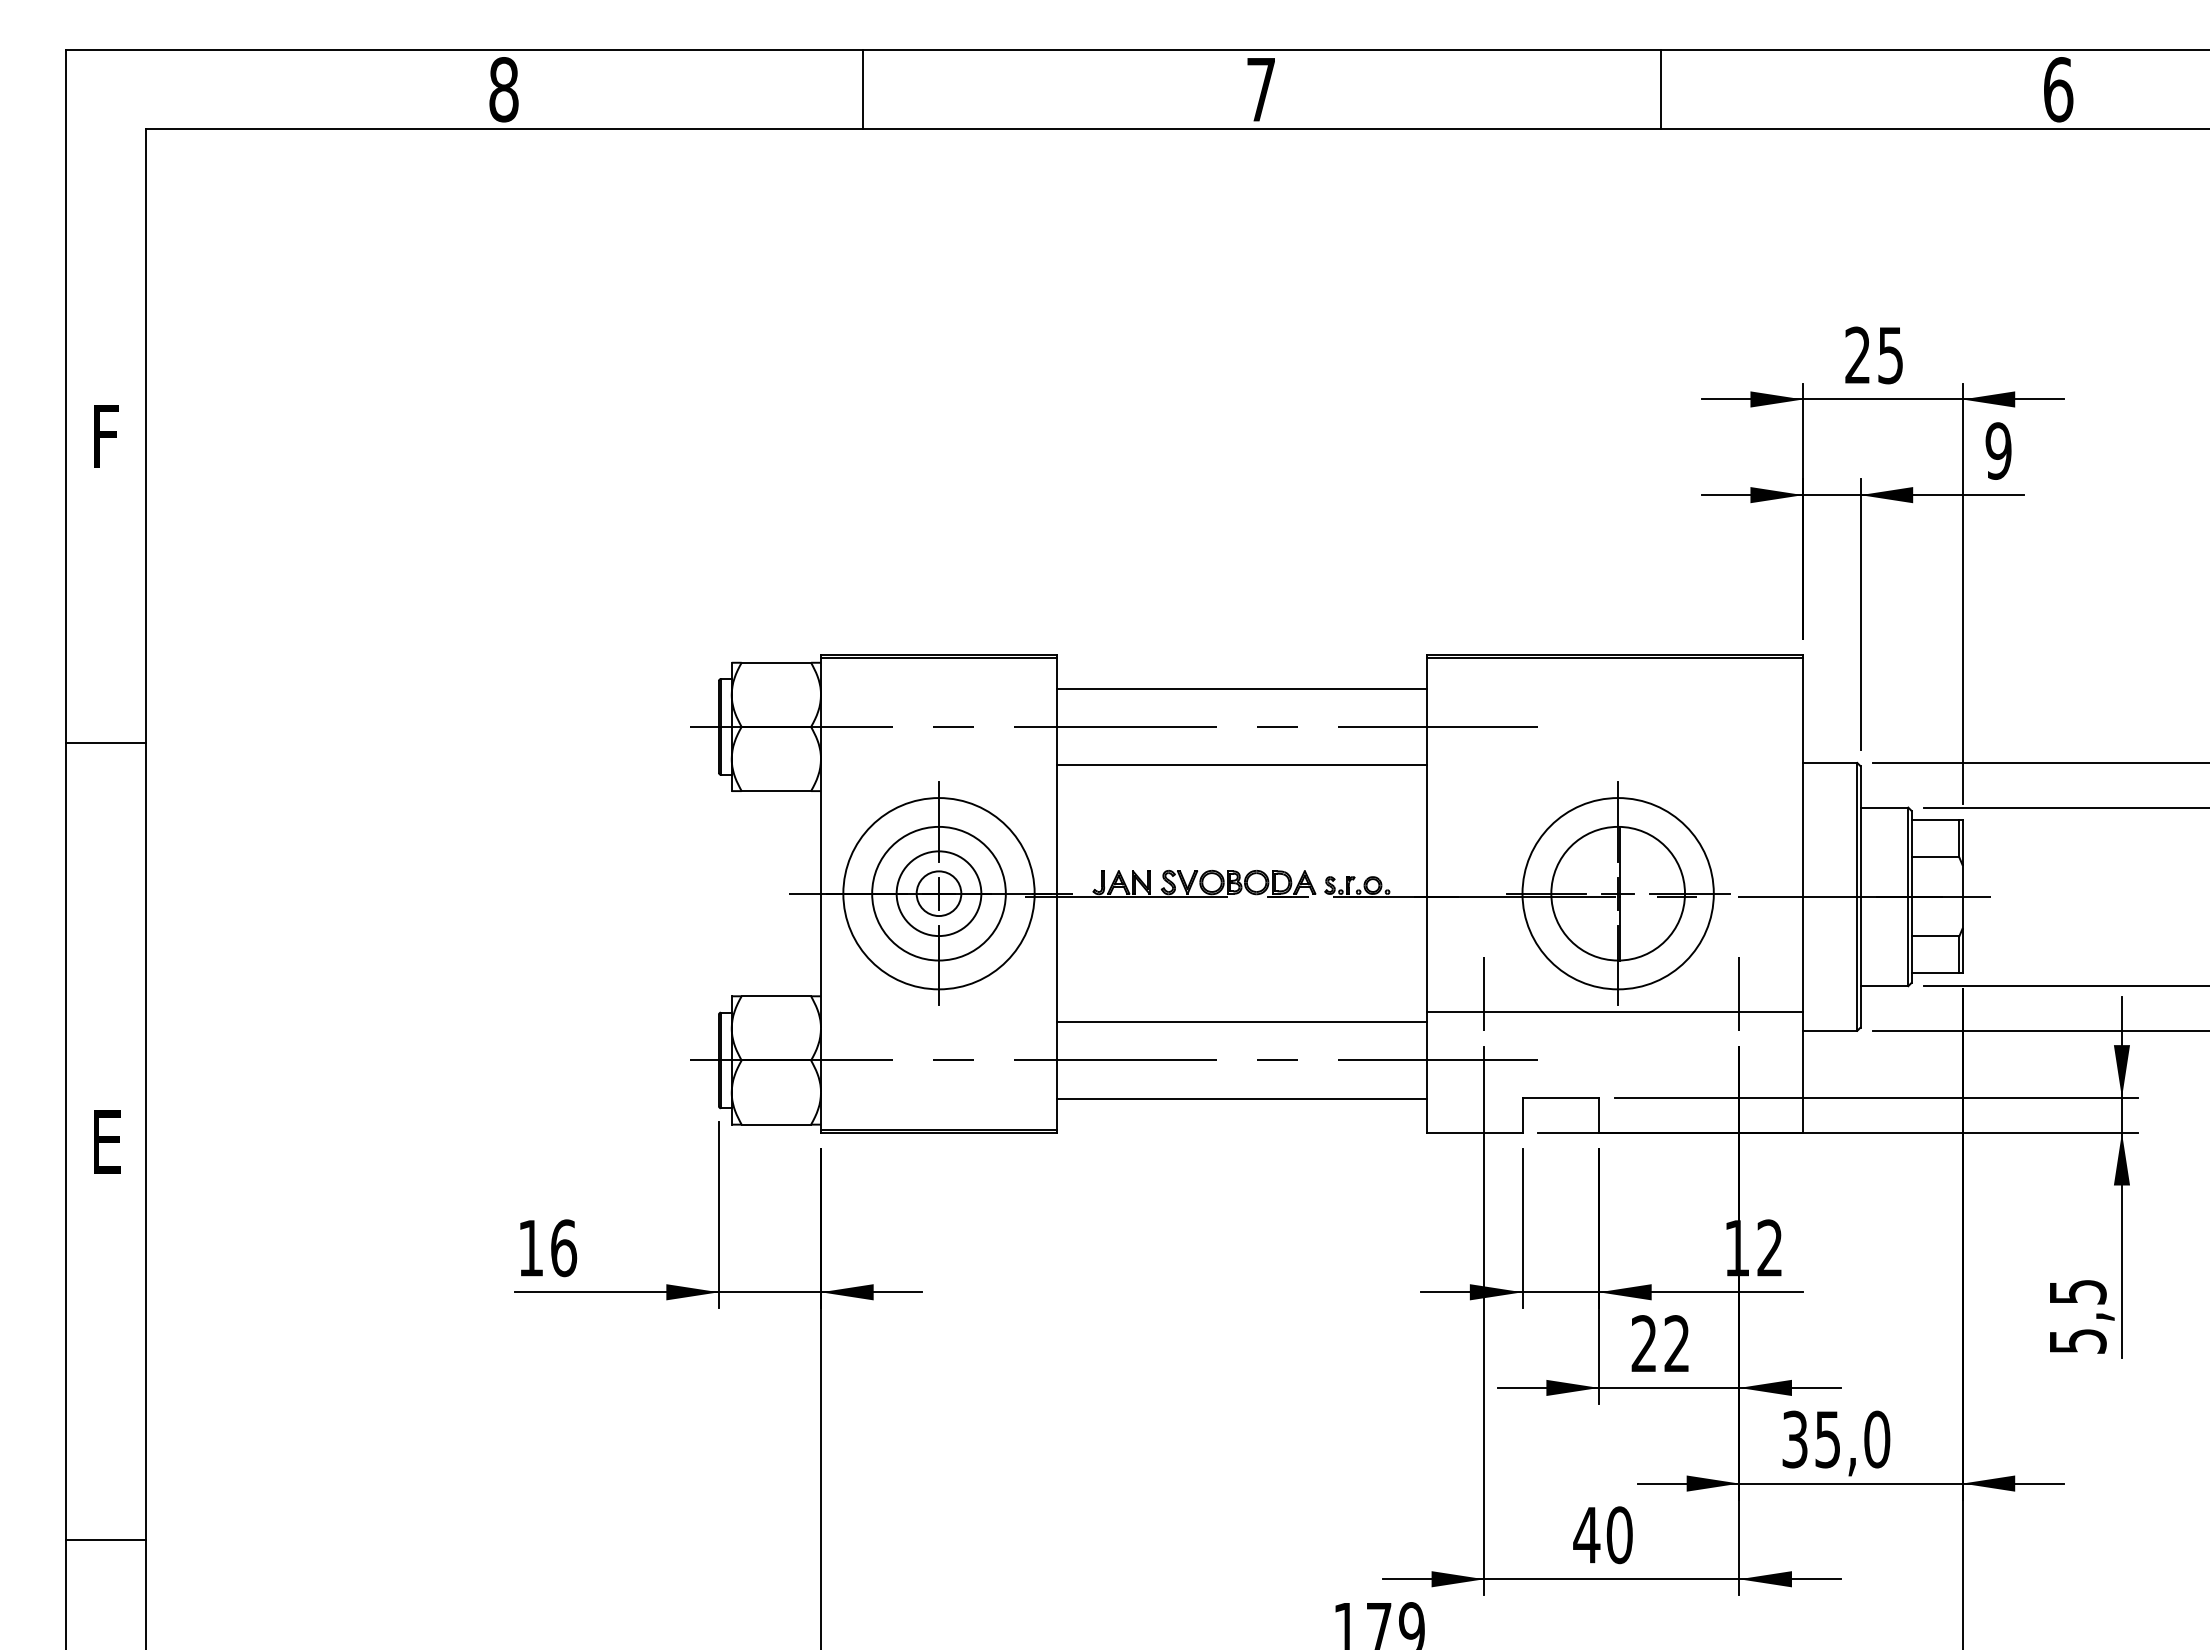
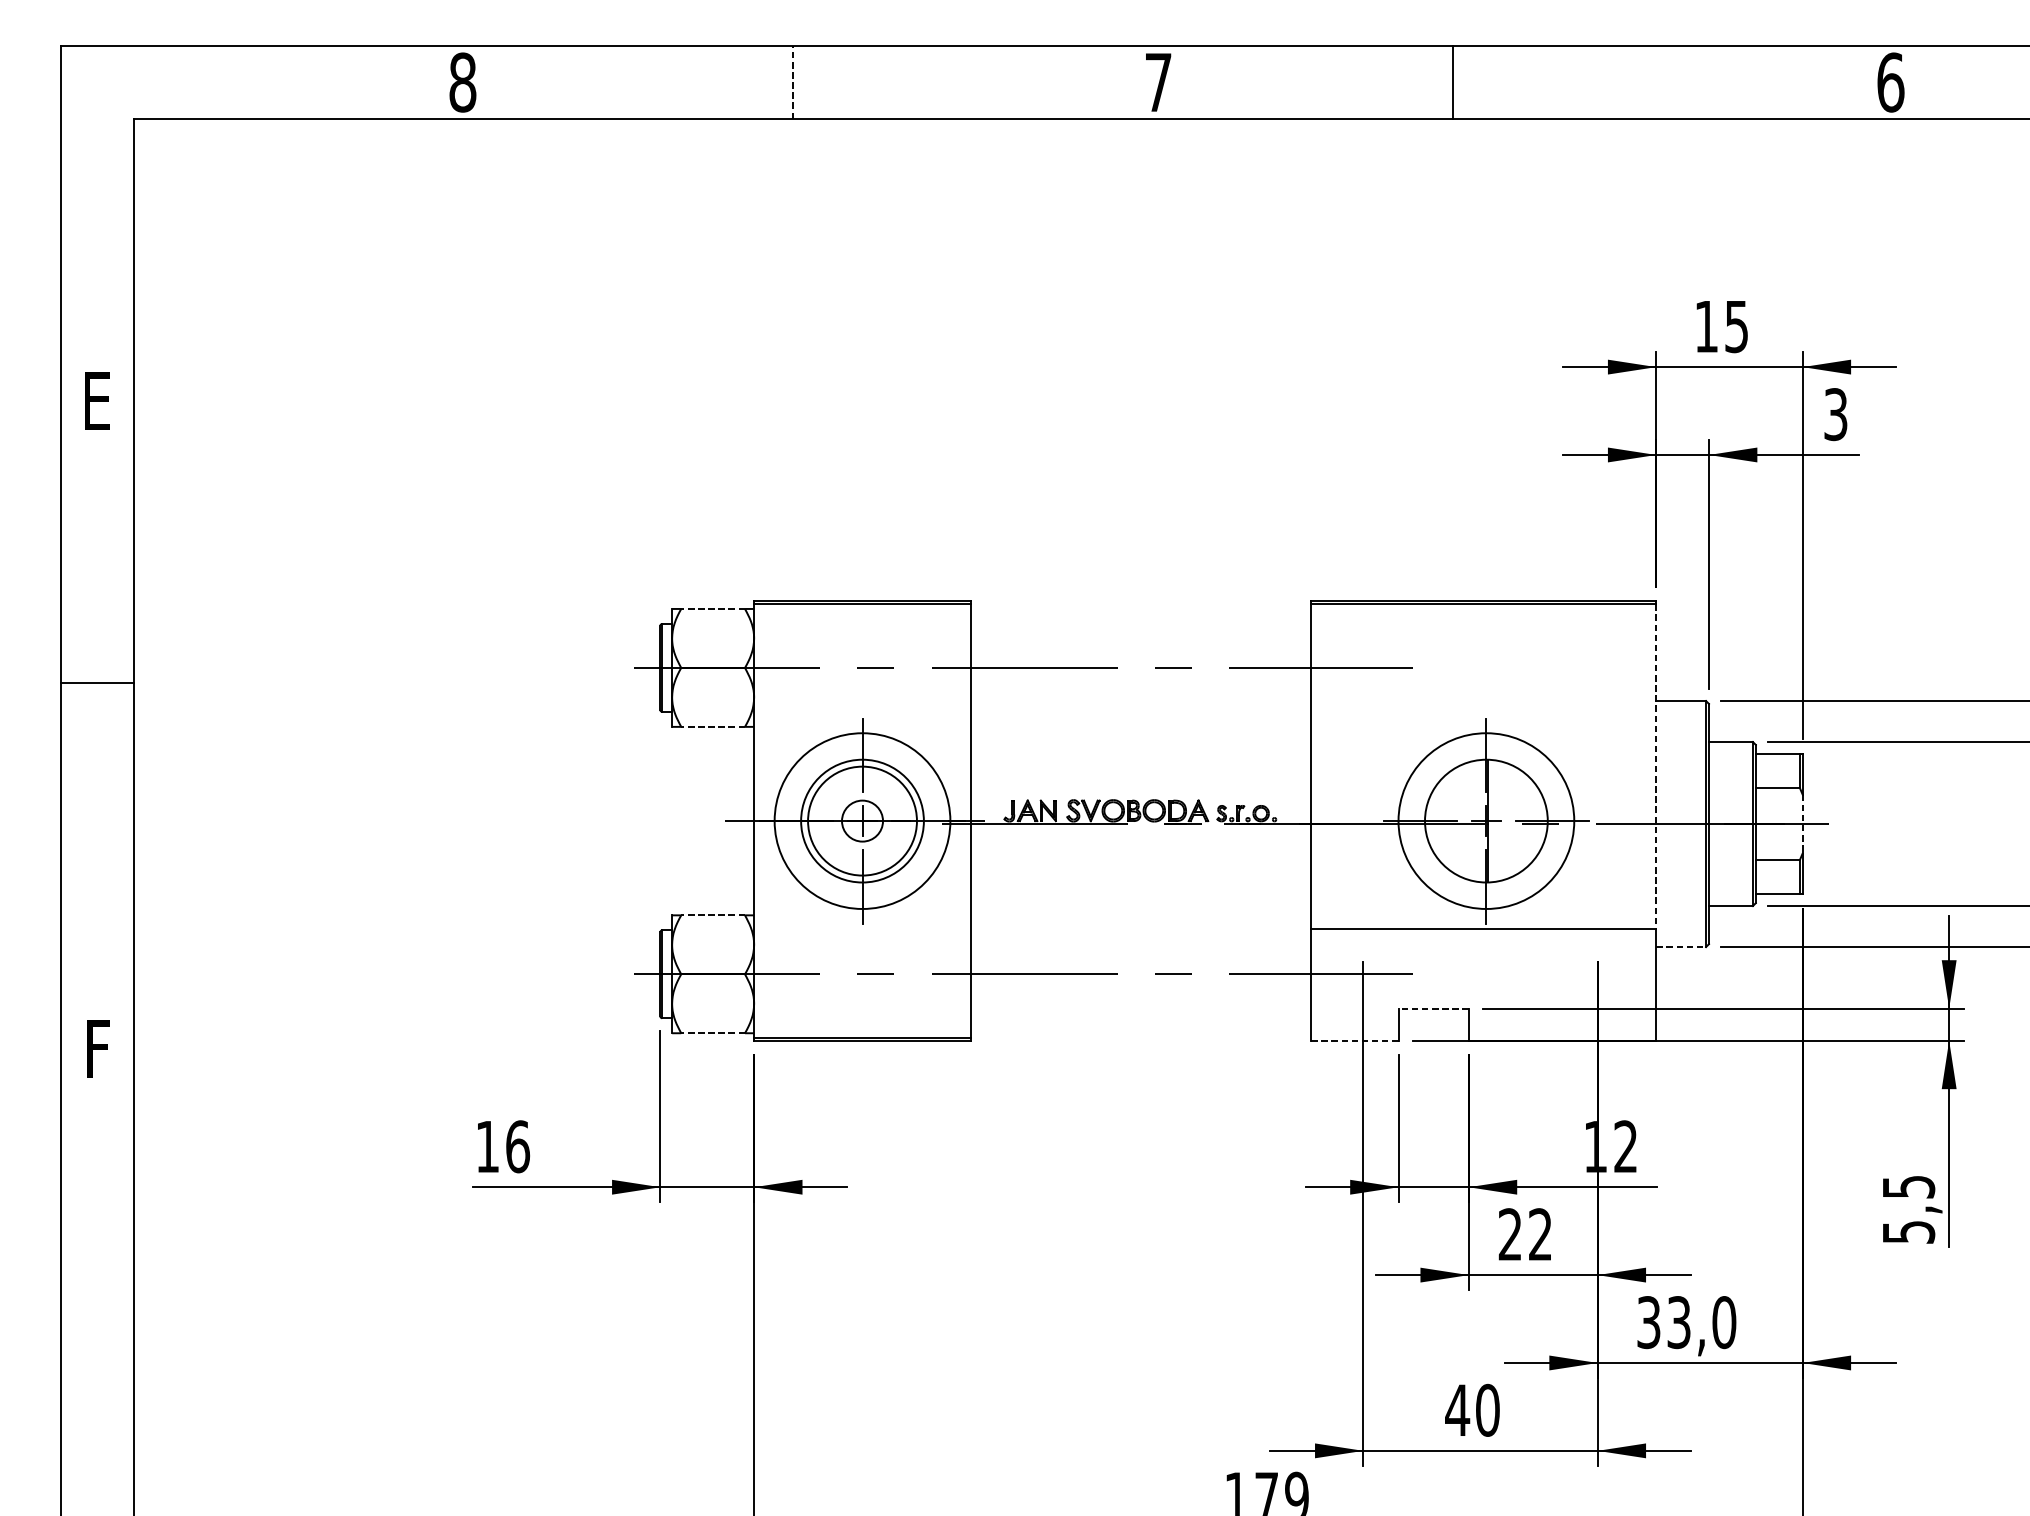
line: (863, 89) -> (793, 82), solid -> dashed
line: (1660, 89) -> (1452, 82), moved
text: (1857, 354) -> (1706, 325), 25 -> 15
text: (106, 436) -> (97, 401), F -> E
text: (1998, 450) -> (1835, 413), 9 -> 3
line: (776, 662) -> (713, 608), solid -> dashed
line: (1241, 688) -> (1140, 632), removed
line: (1241, 765) -> (1140, 703), removed
line: (776, 791) -> (713, 727), solid -> dashed
line: (1803, 834) -> (1656, 766), solid -> dashed
circle: (938, 893) -> (862, 820), size x1.4
line: (1962, 896) -> (1802, 823), solid -> dashed
line: (1484, 993) -> (1363, 912), removed
line: (1739, 993) -> (1597, 912), removed
line: (776, 996) -> (713, 915), solid -> dashed
line: (1241, 1022) -> (1140, 939), removed
line: (1830, 1030) -> (1681, 946), solid -> dashed
line: (1560, 1097) -> (1433, 1008), solid -> dashed
line: (1241, 1098) -> (1140, 1009), removed
line: (776, 1124) -> (713, 1033), solid -> dashed
line: (1474, 1132) -> (1354, 1040), solid -> dashed
text: (107, 1141) -> (98, 1048), E -> F
text: (1828, 1438) -> (1679, 1321), 35,0 -> 33,0
line: (106, 1540) -> (97, 1415), removed

